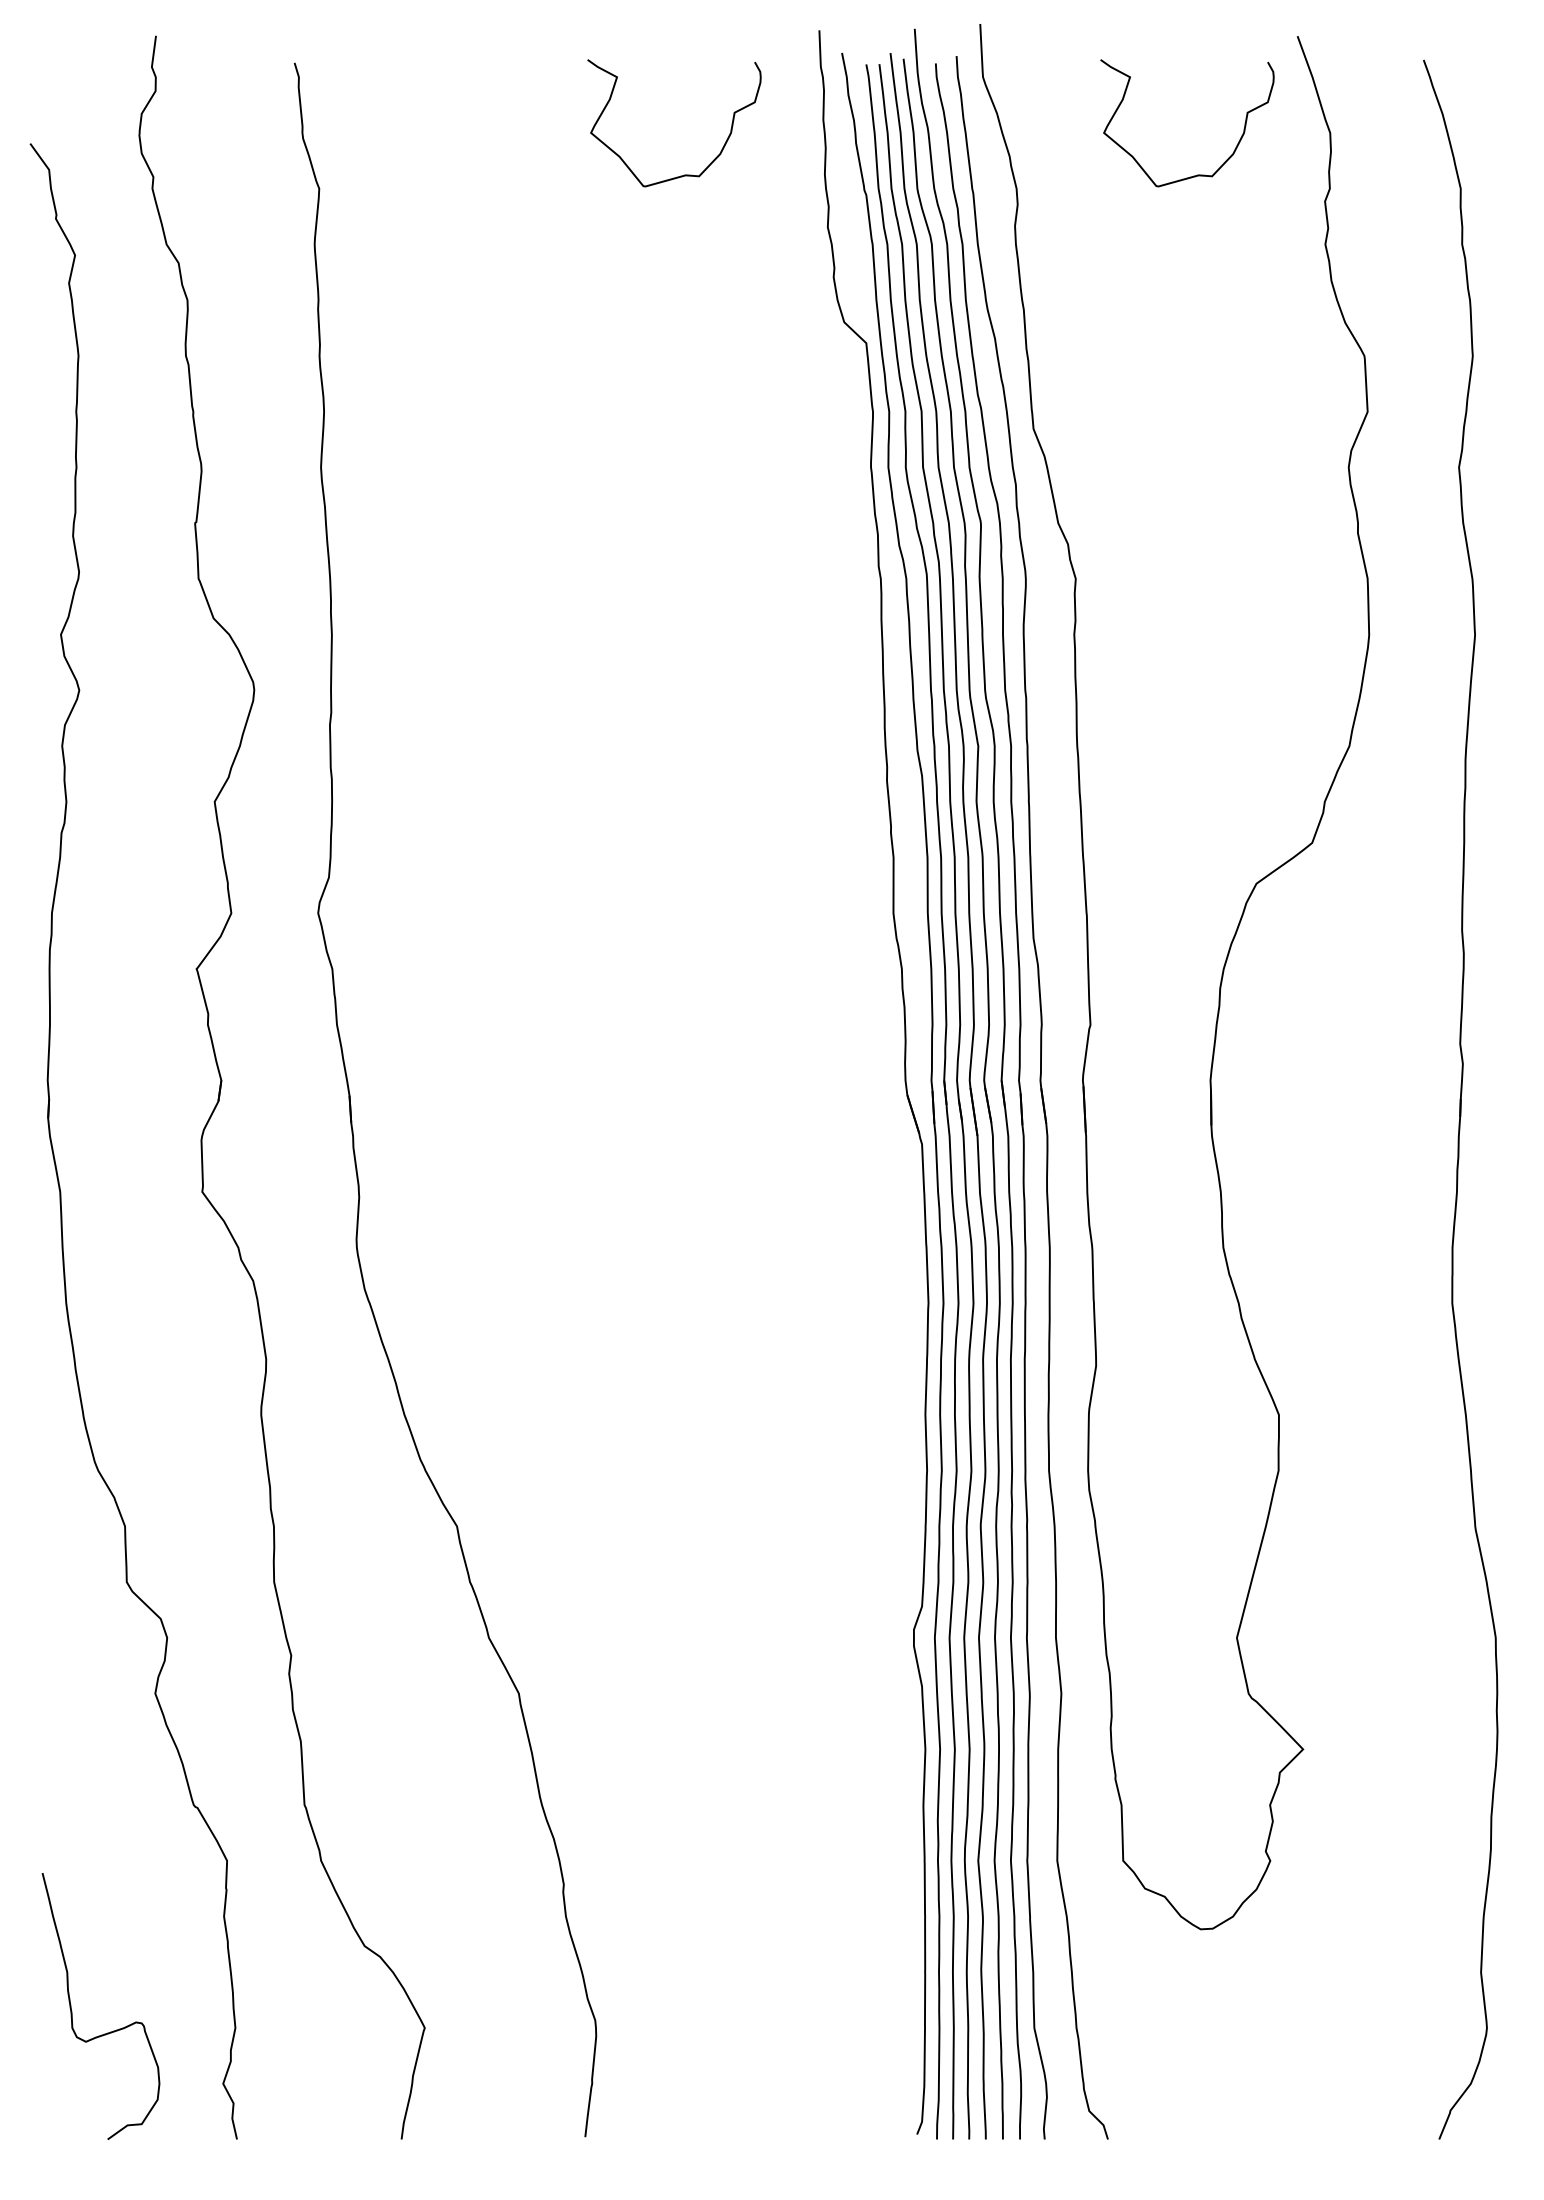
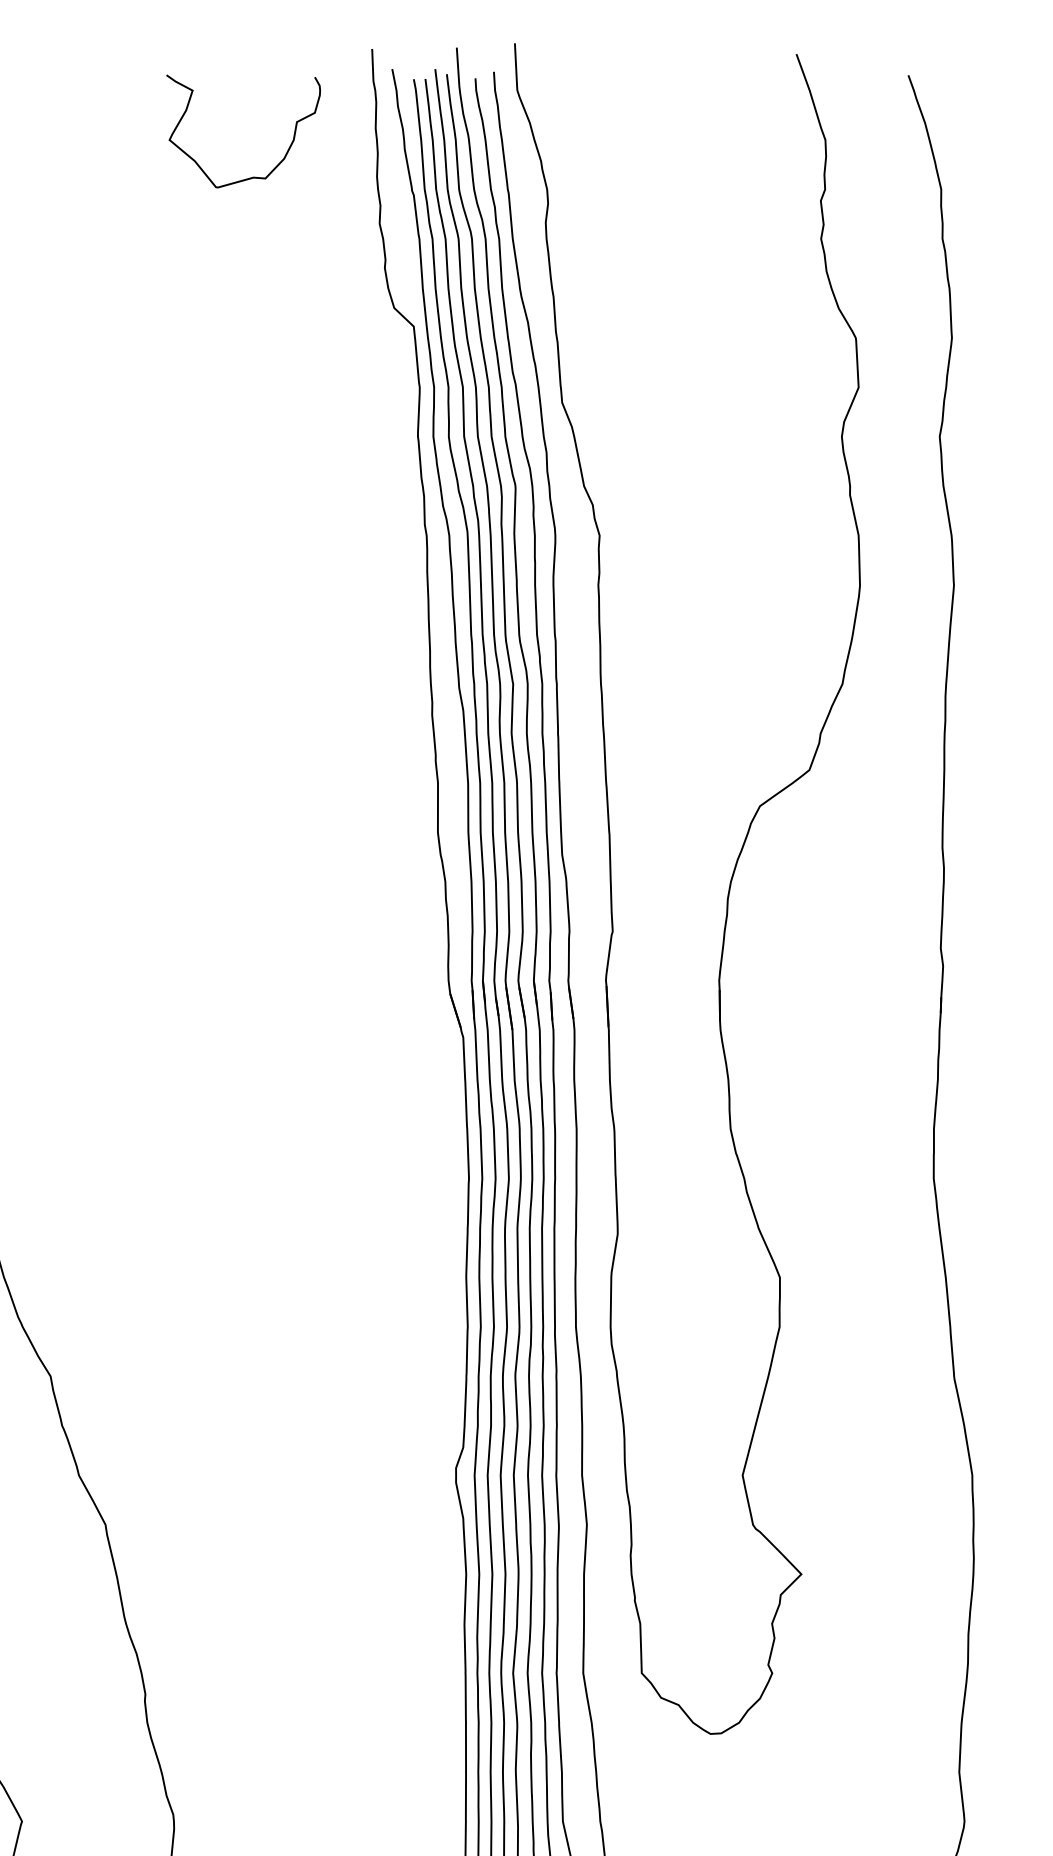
curve: (1197, 174) -> (707, 176), removed

